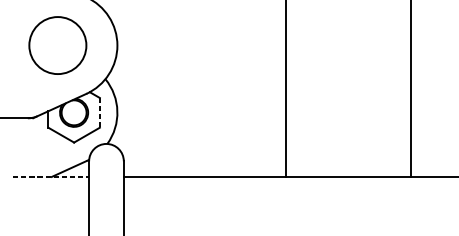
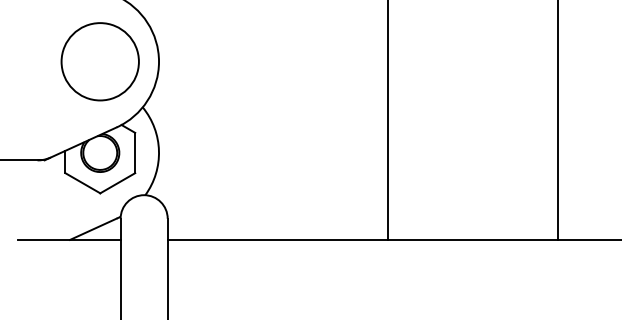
circle: (57, 45) -> (99, 61), moved
line: (100, 113) -> (135, 153), dashed -> solid
line: (51, 176) -> (69, 239), dashed -> solid

